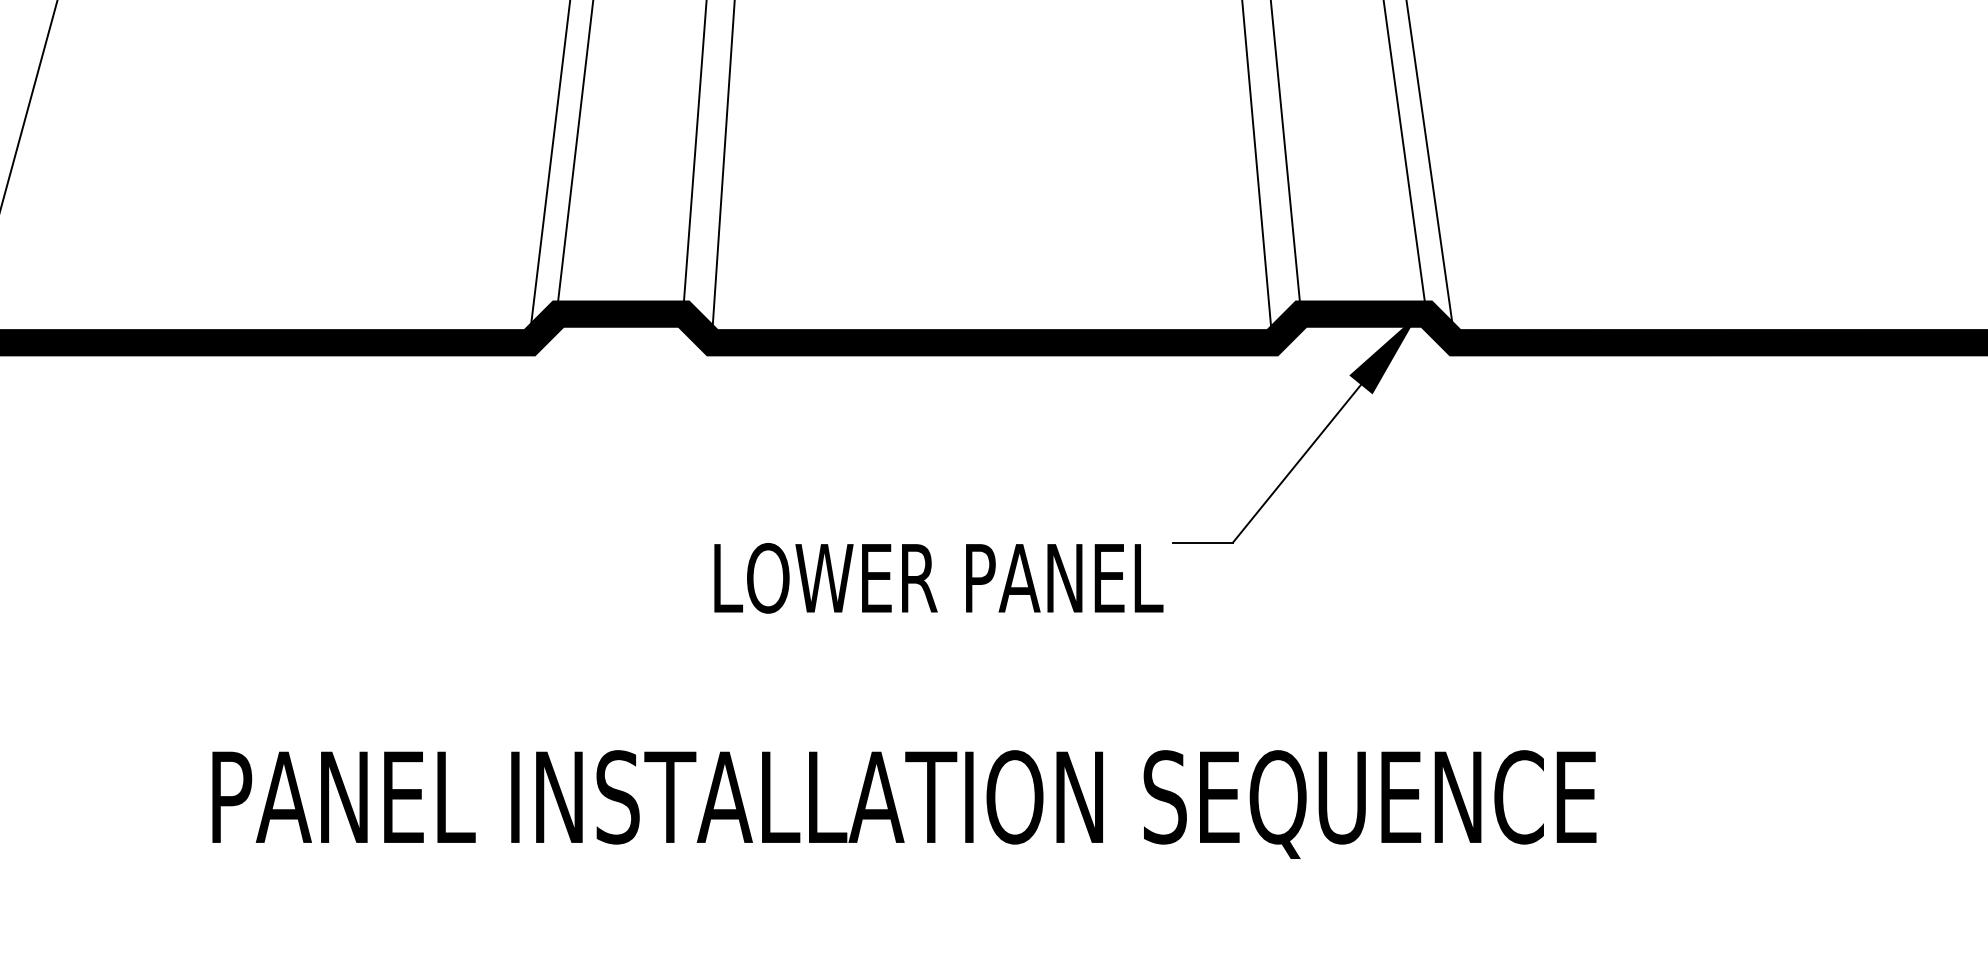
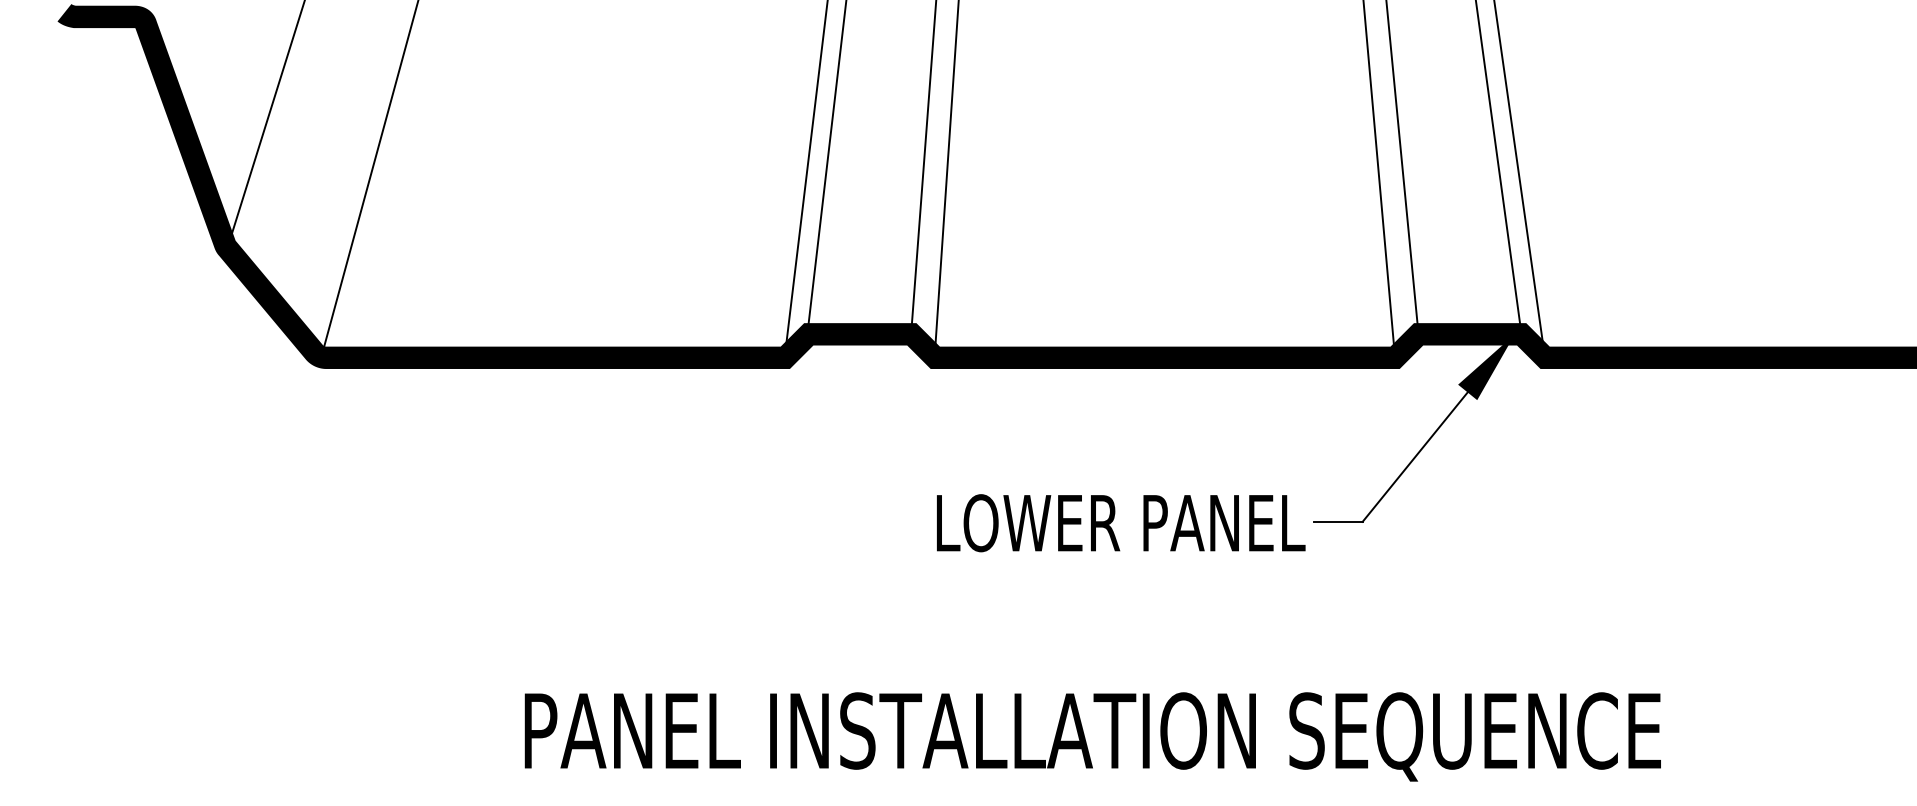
text: (939, 578) -> (1121, 523), moved

